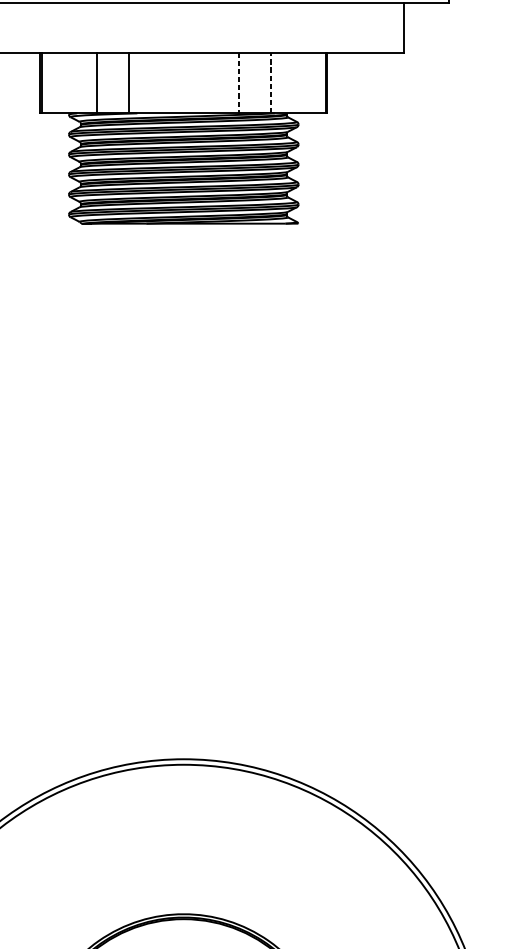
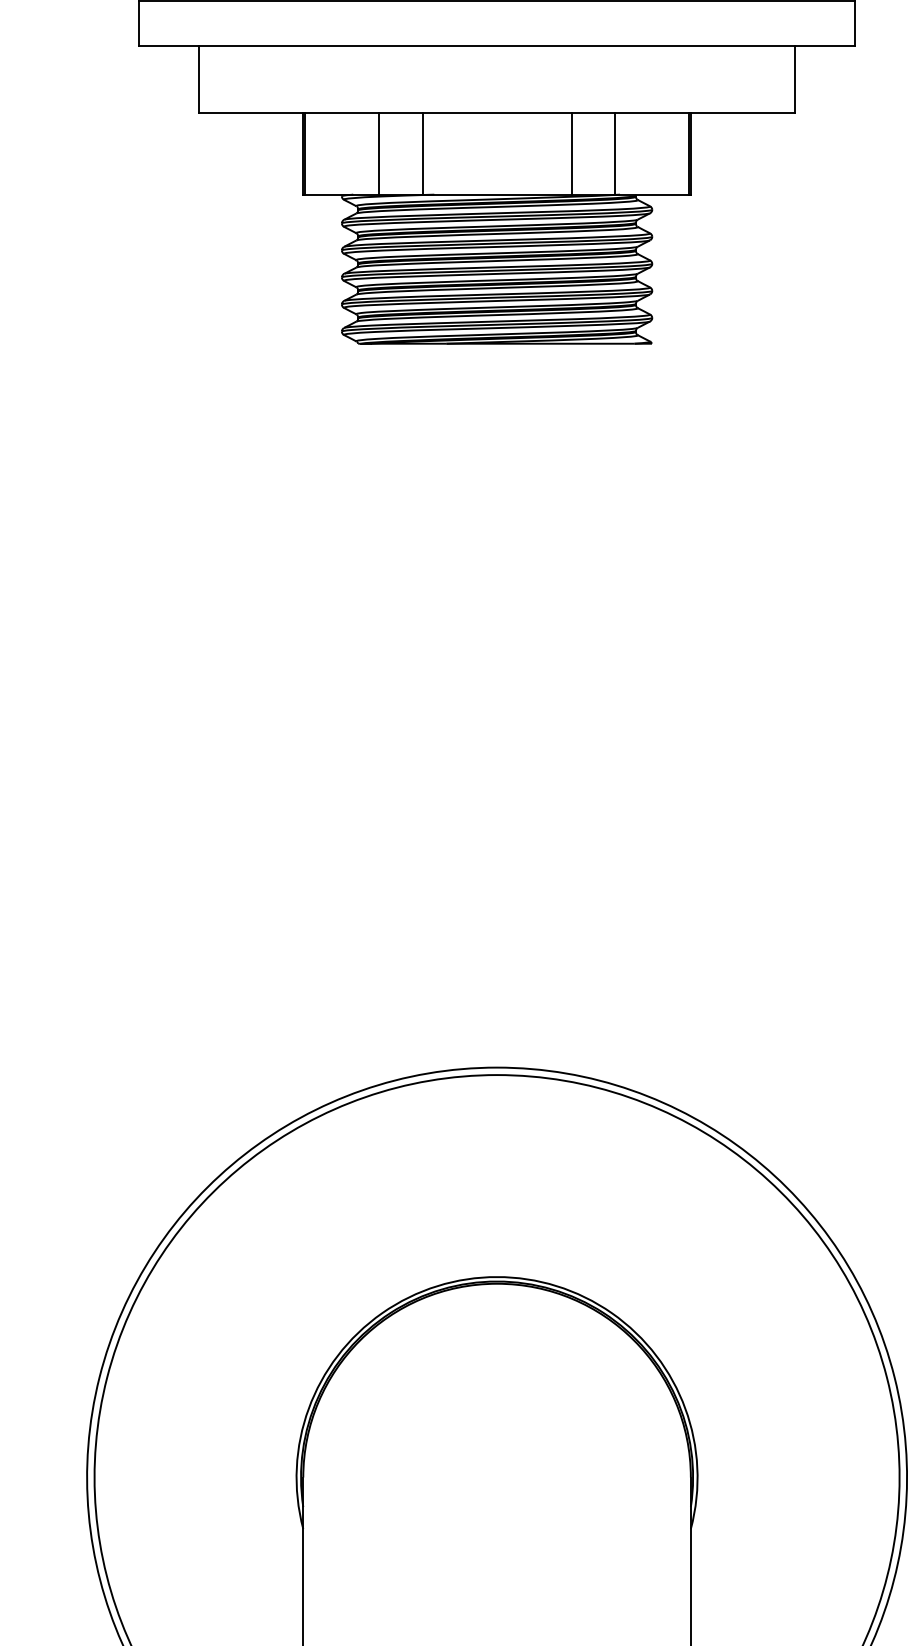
line: (238, 82) -> (571, 153), dashed -> solid
line: (270, 82) -> (614, 153), dashed -> solid

